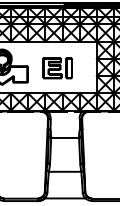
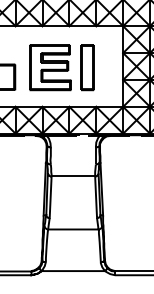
part: (57, 68) -> (61, 68), size x1.43

